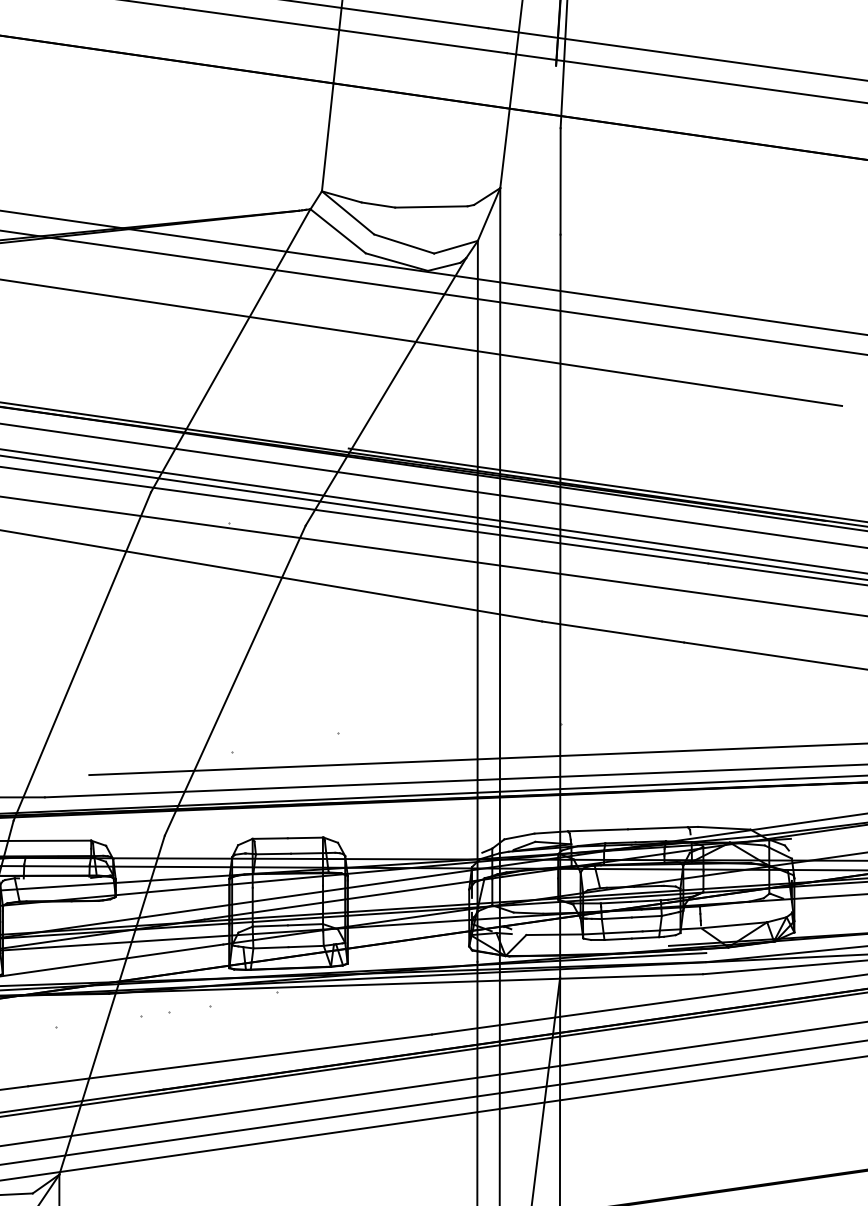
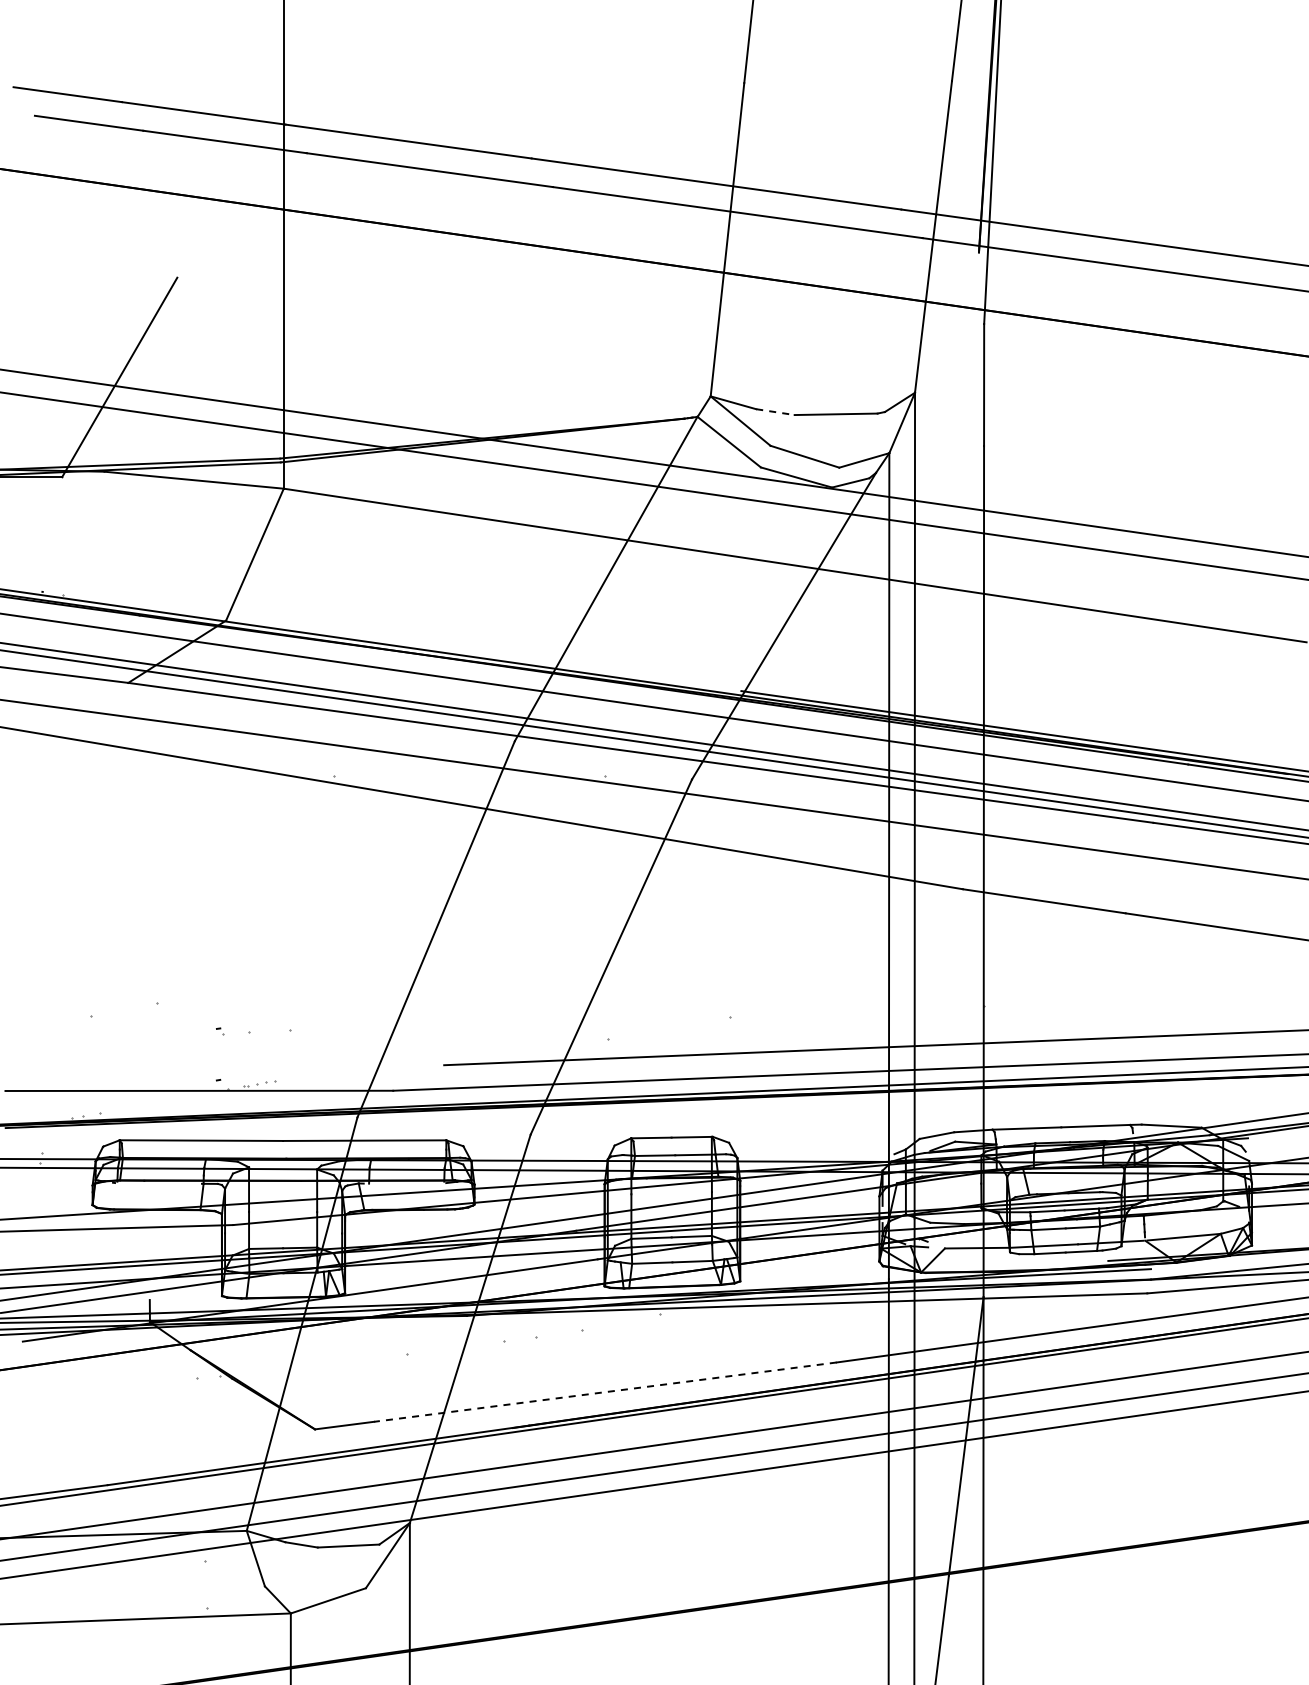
line: (378, 205) -> (775, 412), solid -> dashed
line: (229, 1060) -> (604, 1392), solid -> dashed

